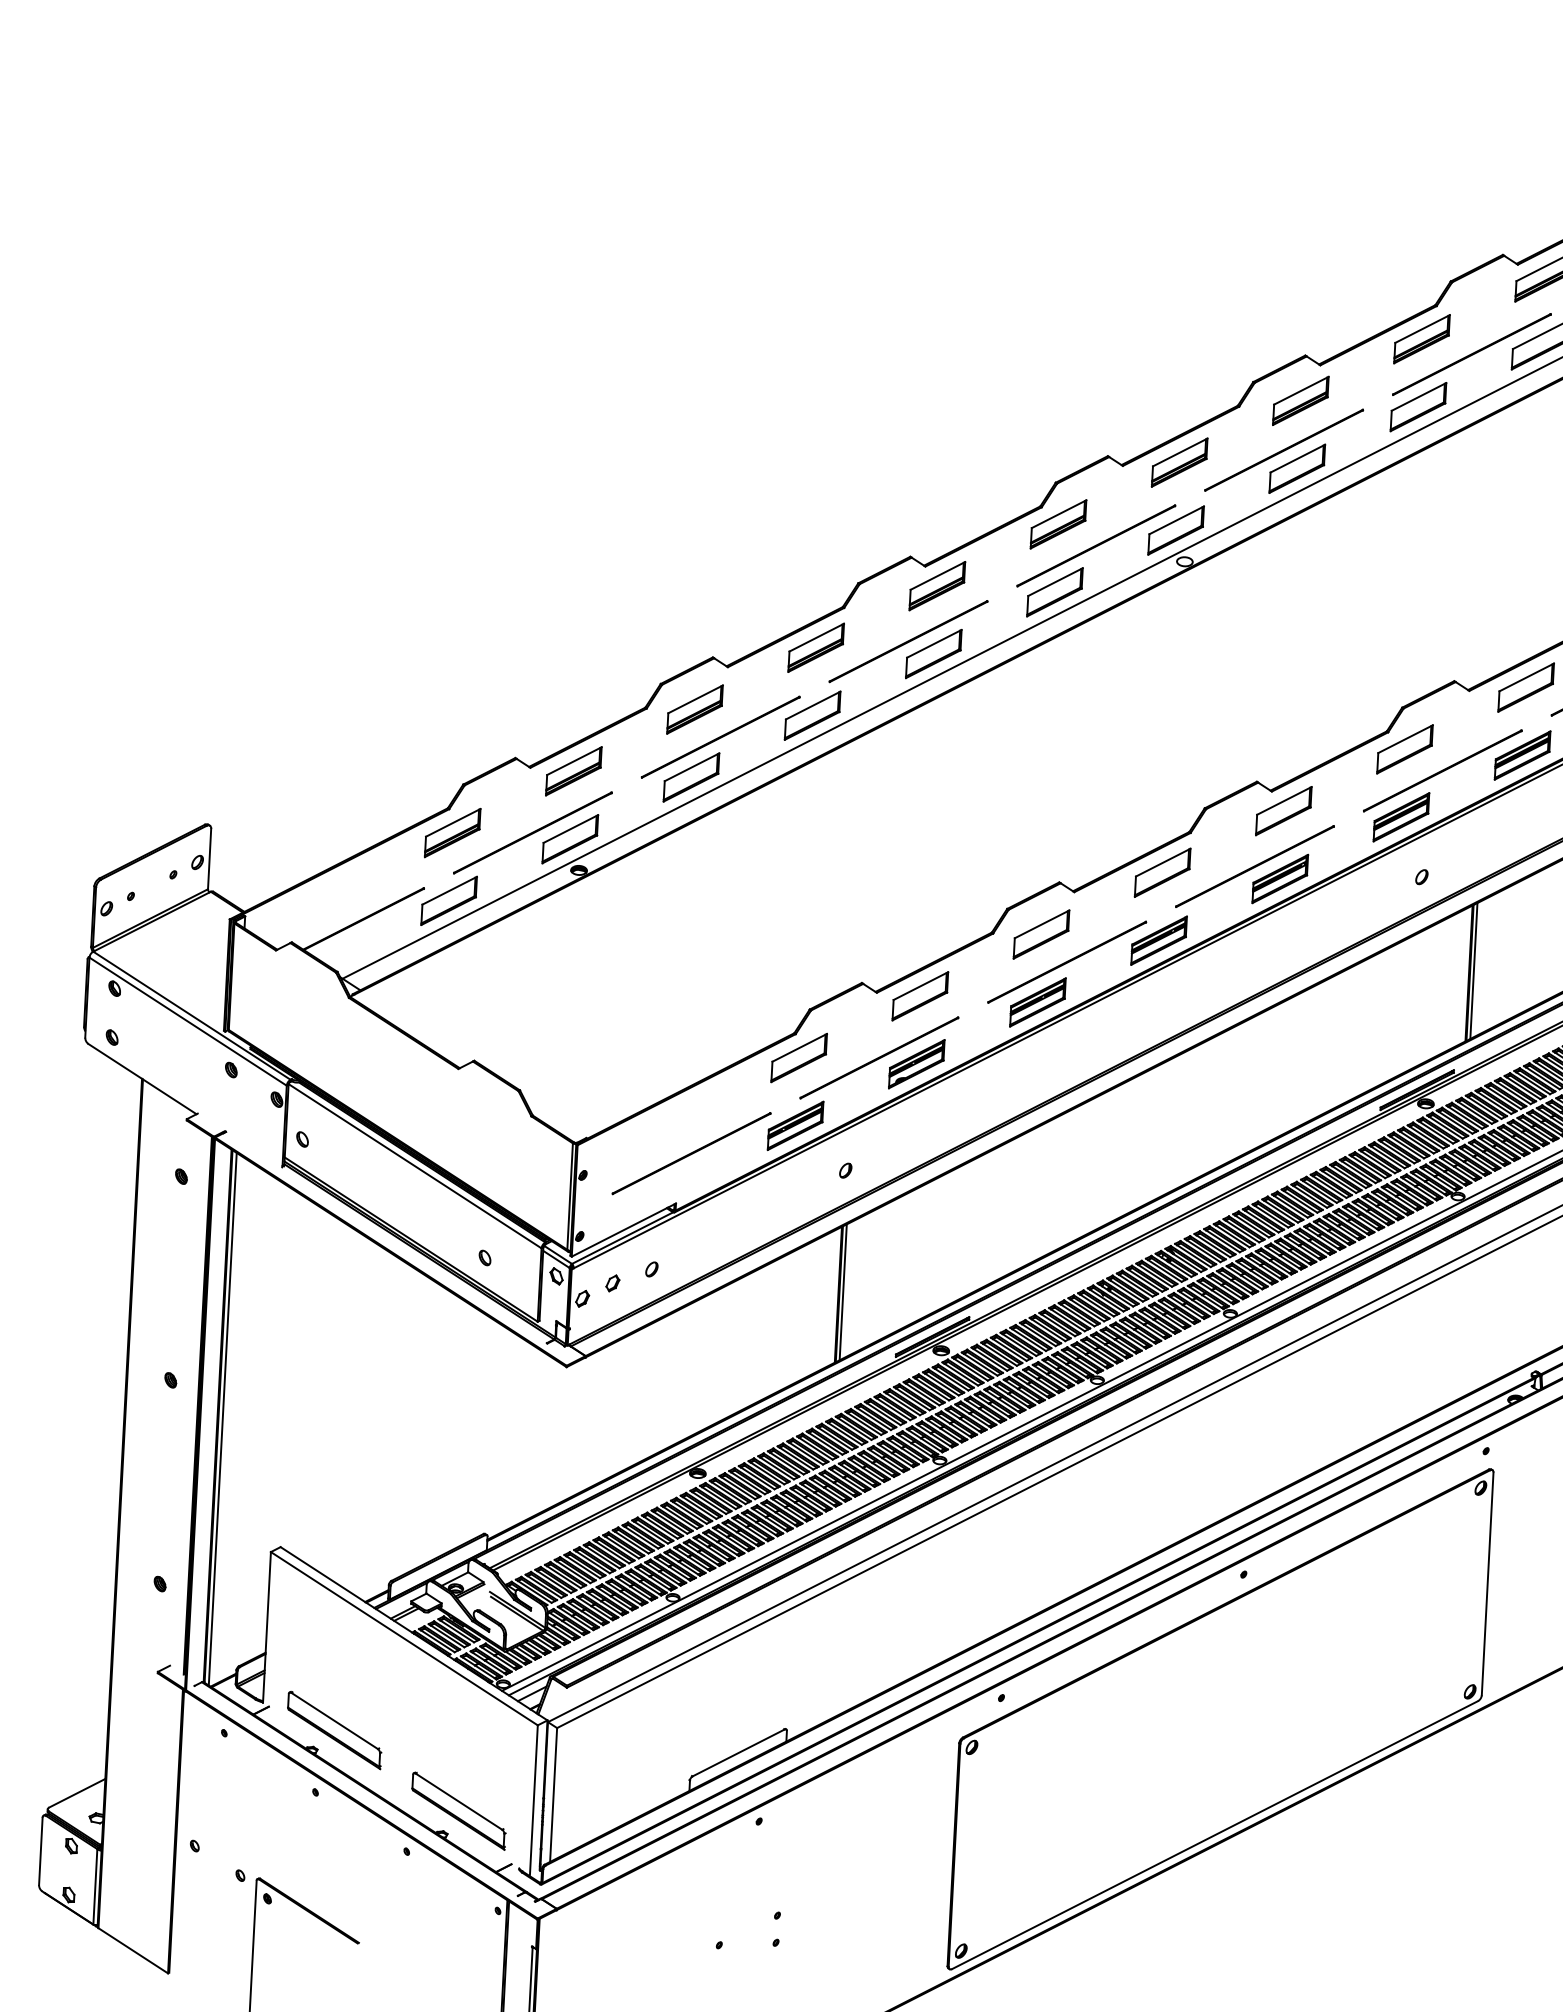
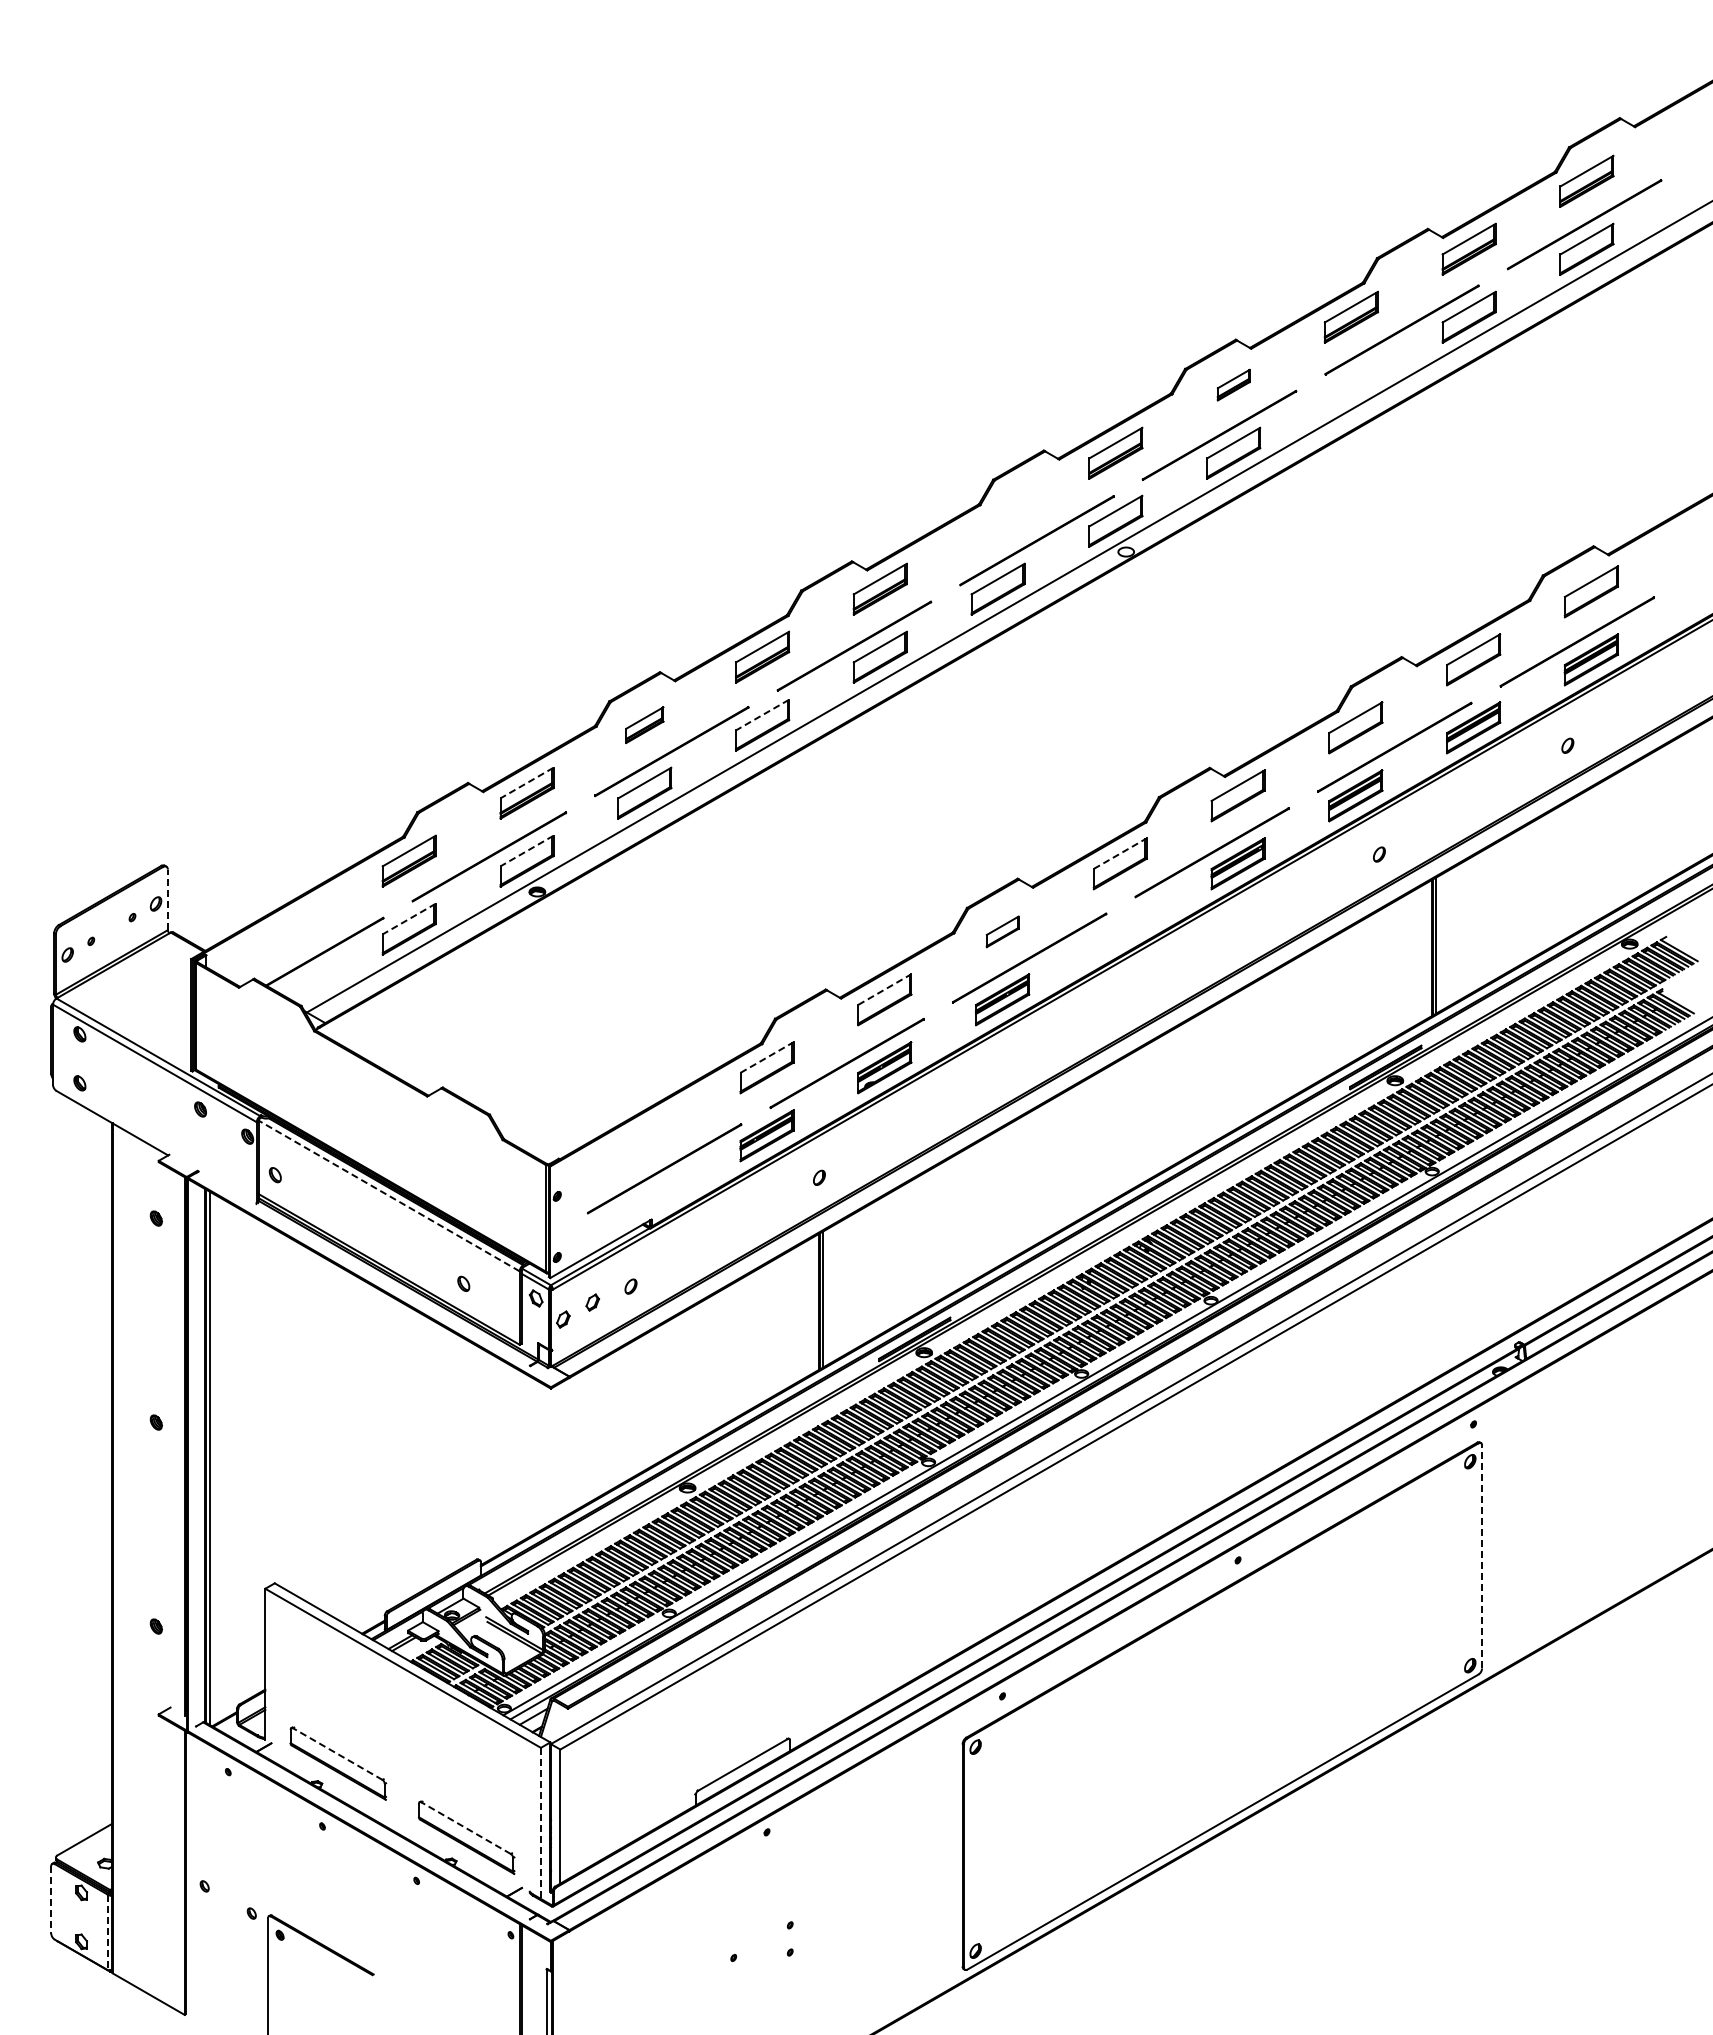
part: (1300, 400) -> (1233, 384), size x0.6
part: (1417, 406) -> (1350, 384), removed
part: (1057, 523) -> (997, 520), removed
line: (813, 705) -> (762, 715), solid -> dashed
part: (694, 708) -> (644, 724), size x0.7
line: (574, 761) -> (527, 783), solid -> dashed
line: (571, 829) -> (527, 851), solid -> dashed
line: (209, 858) -> (167, 899), solid -> dashed
line: (1163, 862) -> (1120, 853), solid -> dashed
line: (449, 891) -> (409, 919), solid -> dashed
part: (1041, 934) -> (1002, 931), size x0.6
part: (1158, 940) -> (1119, 931), removed
line: (920, 986) -> (884, 989), solid -> dashed
line: (800, 1047) -> (767, 1057), solid -> dashed
line: (415, 1165) -> (389, 1195), solid -> dashed
line: (1488, 1583) -> (1482, 1556), solid -> dashed
line: (334, 1721) -> (337, 1754), solid -> dashed
line: (533, 1799) -> (540, 1822), solid -> dashed
line: (459, 1801) -> (466, 1828), solid -> dashed
line: (41, 1851) -> (51, 1899), solid -> dashed
line: (95, 1887) -> (107, 1932), solid -> dashed

